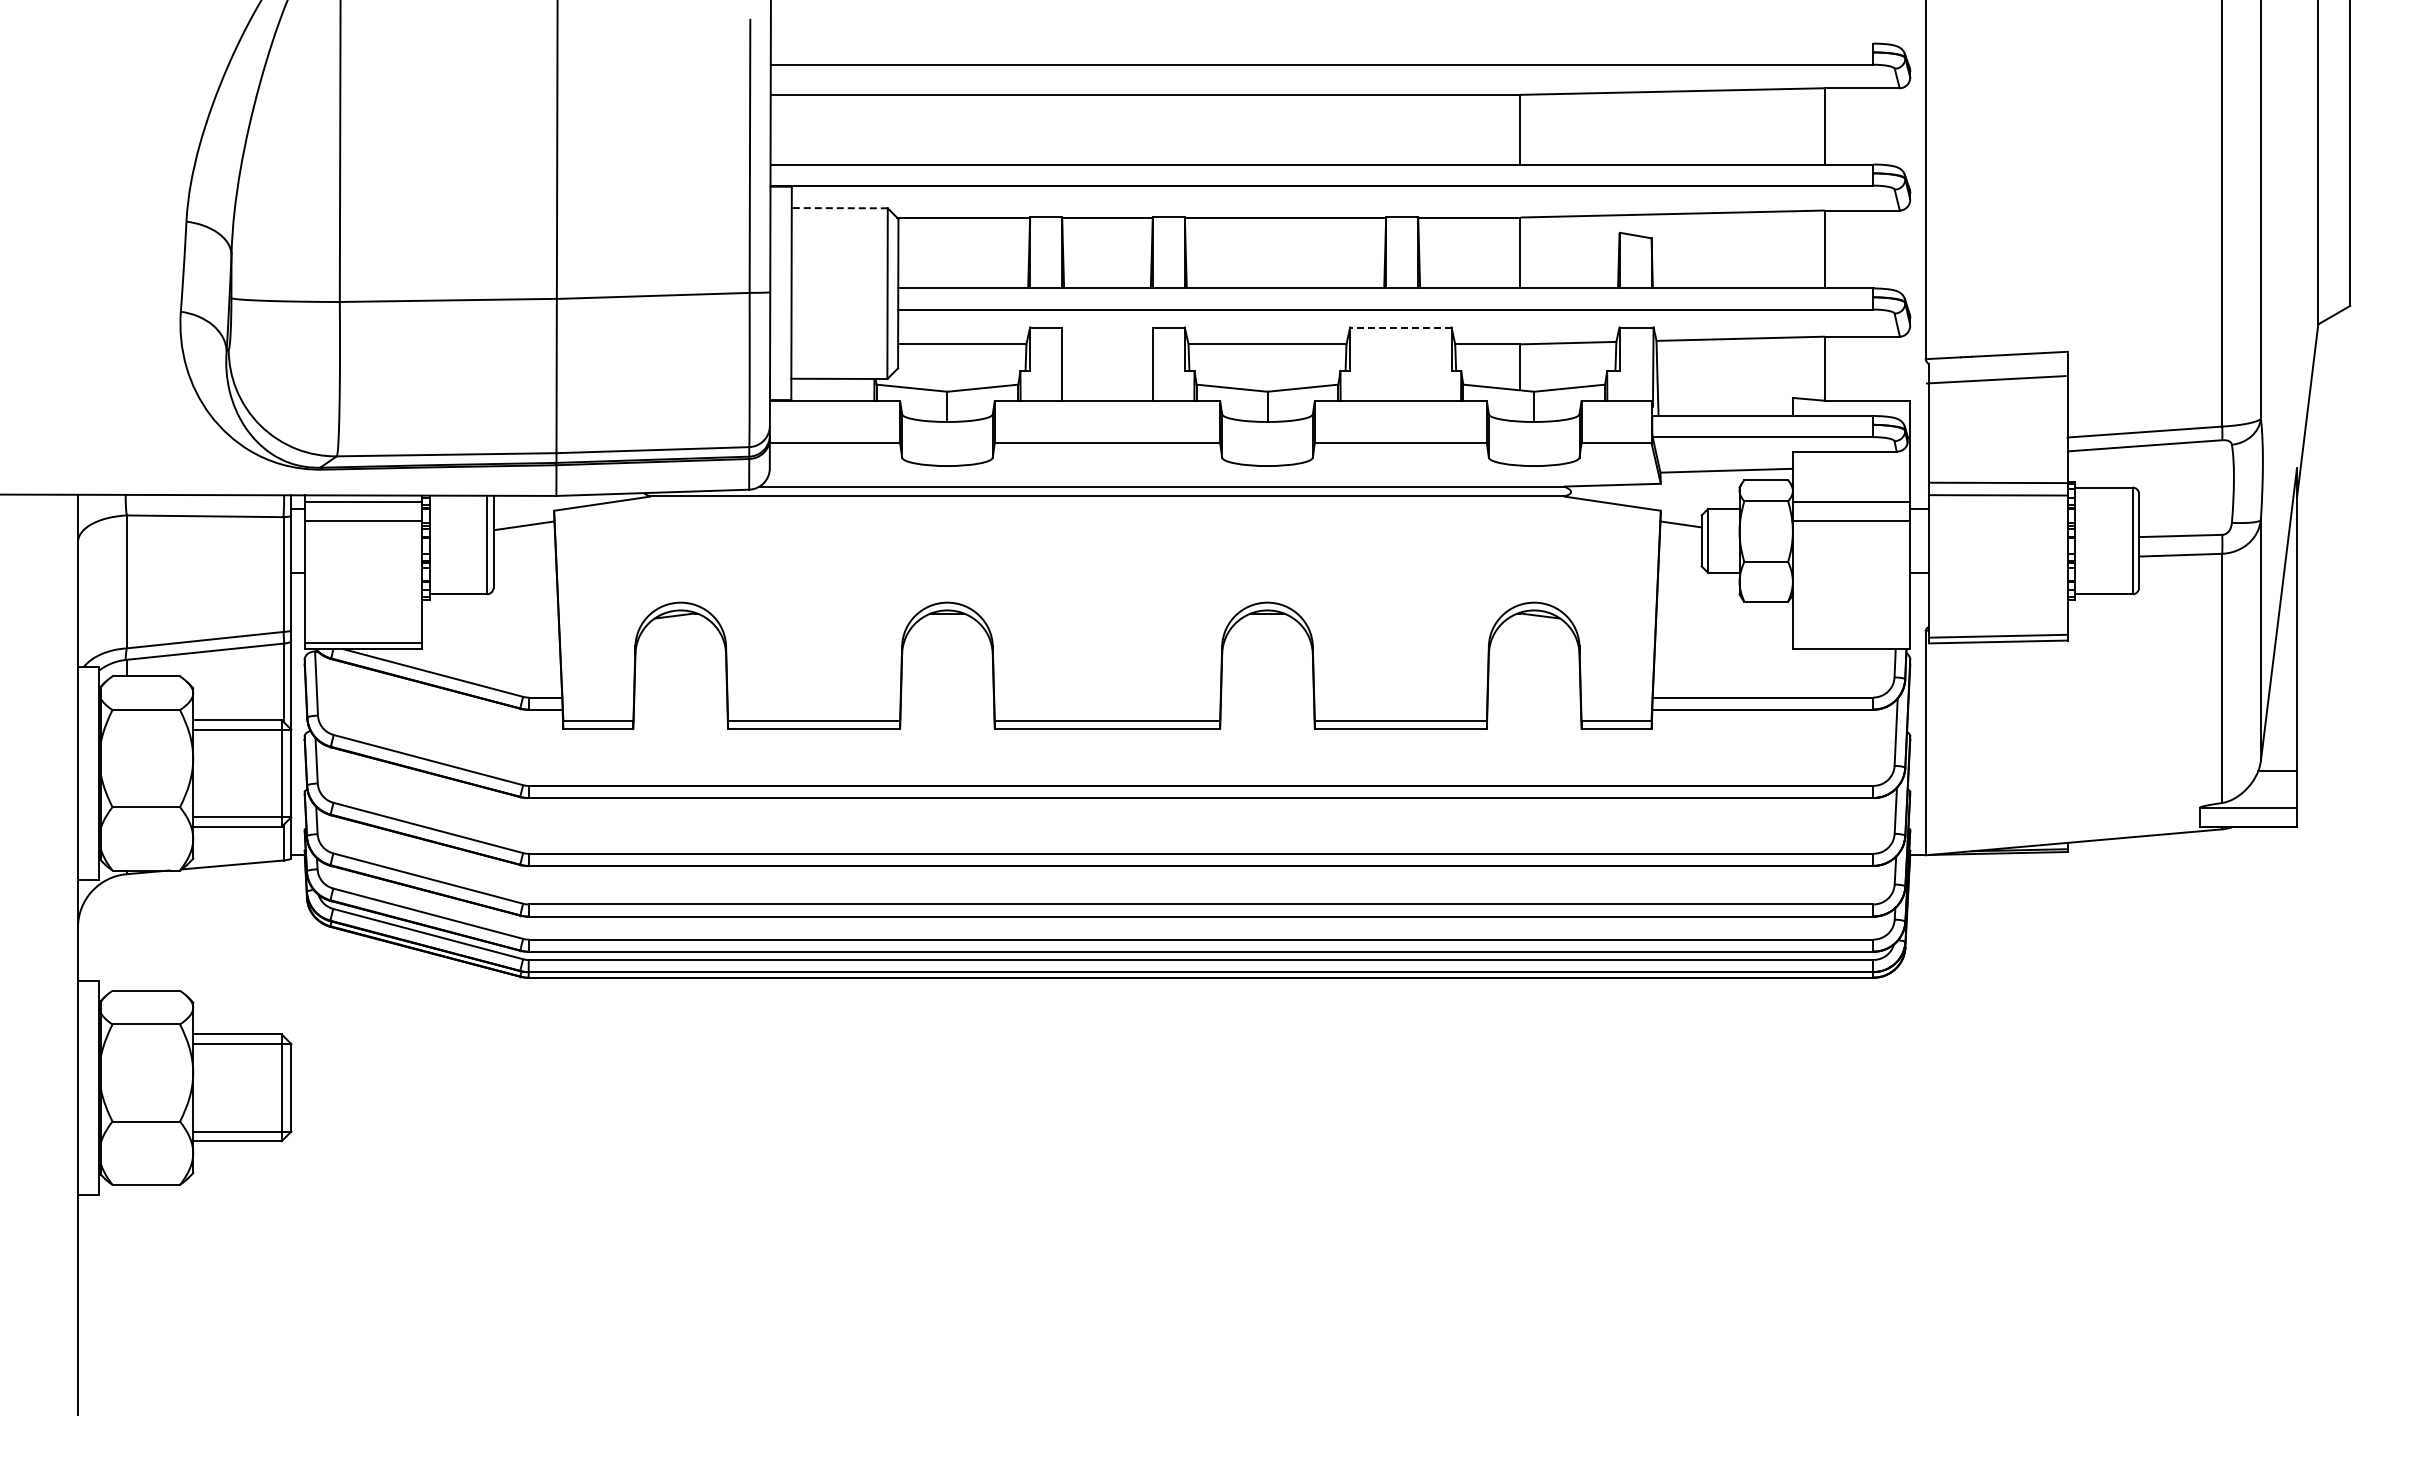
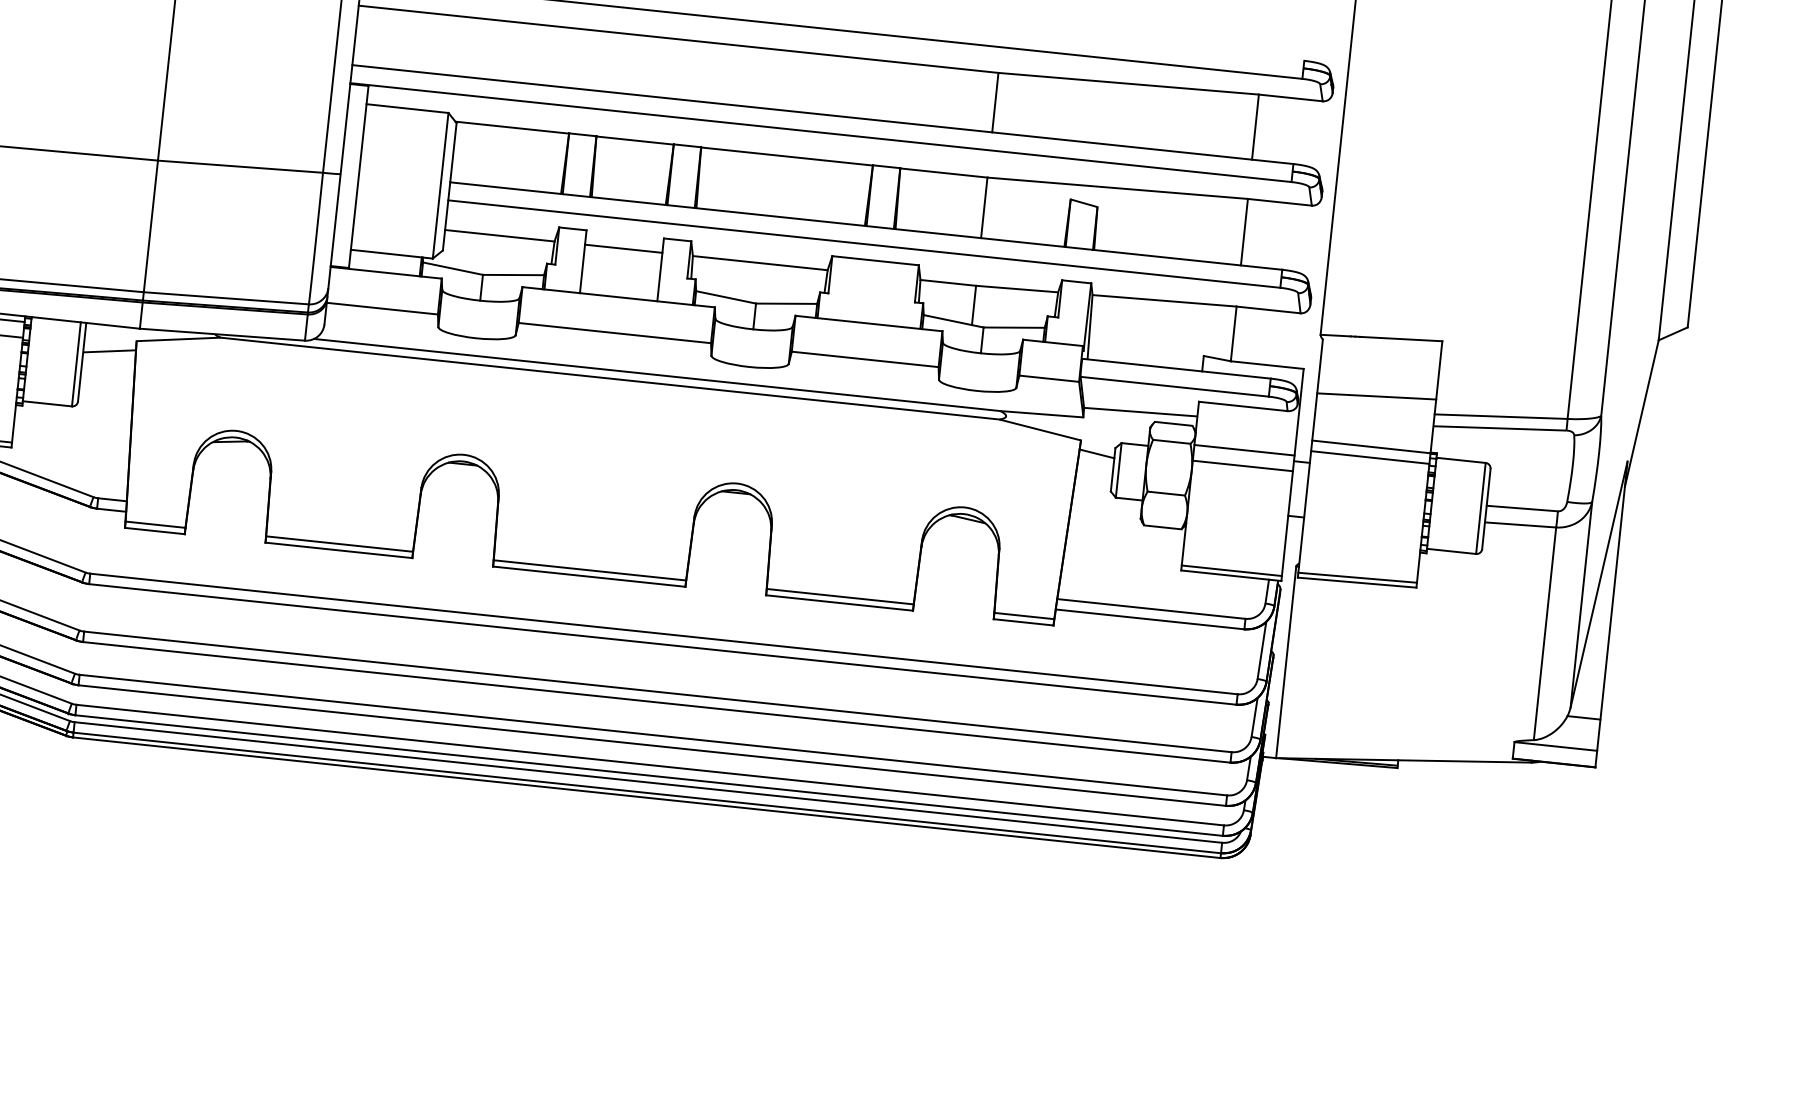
line: (839, 208) -> (407, 108), dashed -> solid
line: (1400, 327) -> (875, 260), dashed -> solid
line: (1107, 344) -> (623, 248), added
line: (1995, 379) -> (1376, 396), moved
line: (1851, 643) -> (1231, 570), added

